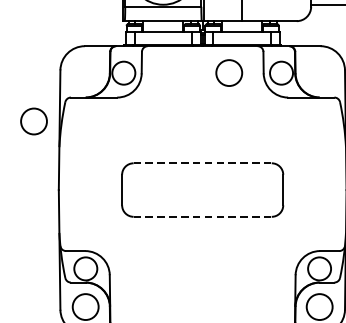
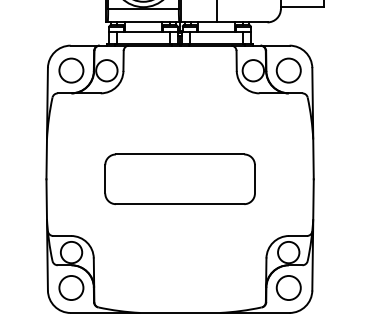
circle: (228, 72) -> (288, 70), moved
circle: (34, 121) -> (71, 70), moved
line: (203, 163) -> (180, 154), dashed -> solid
line: (203, 217) -> (180, 204), dashed -> solid

